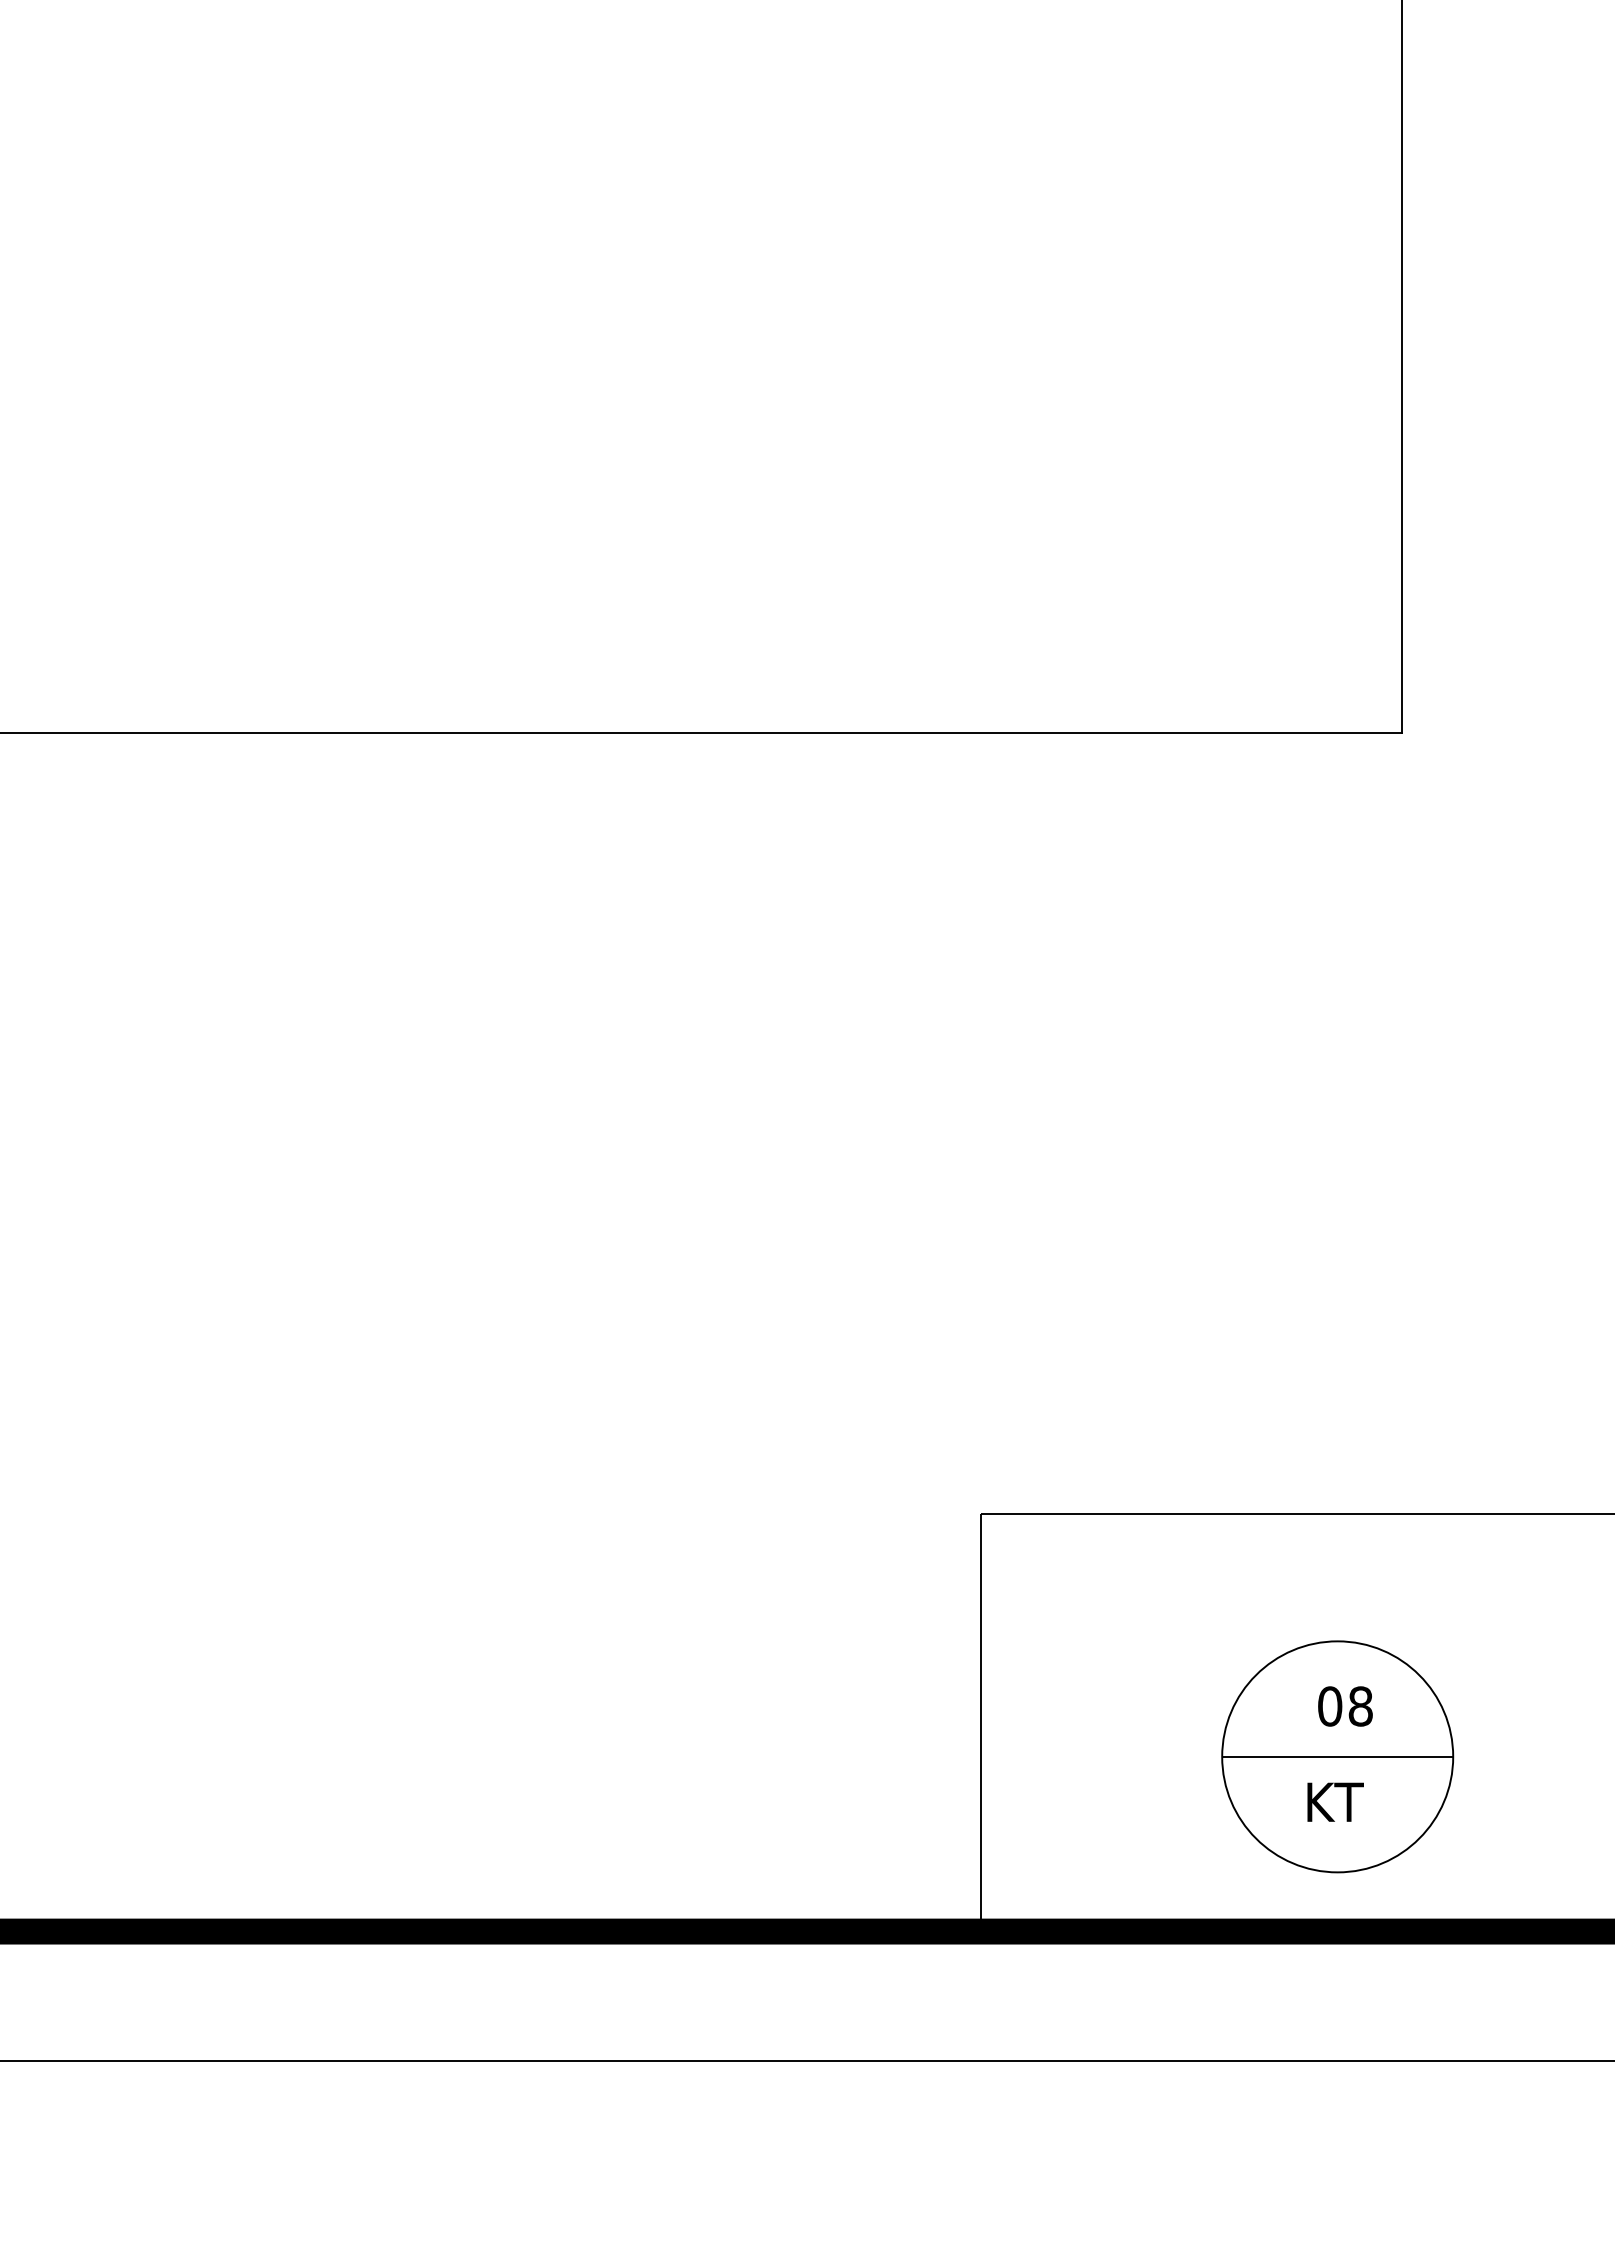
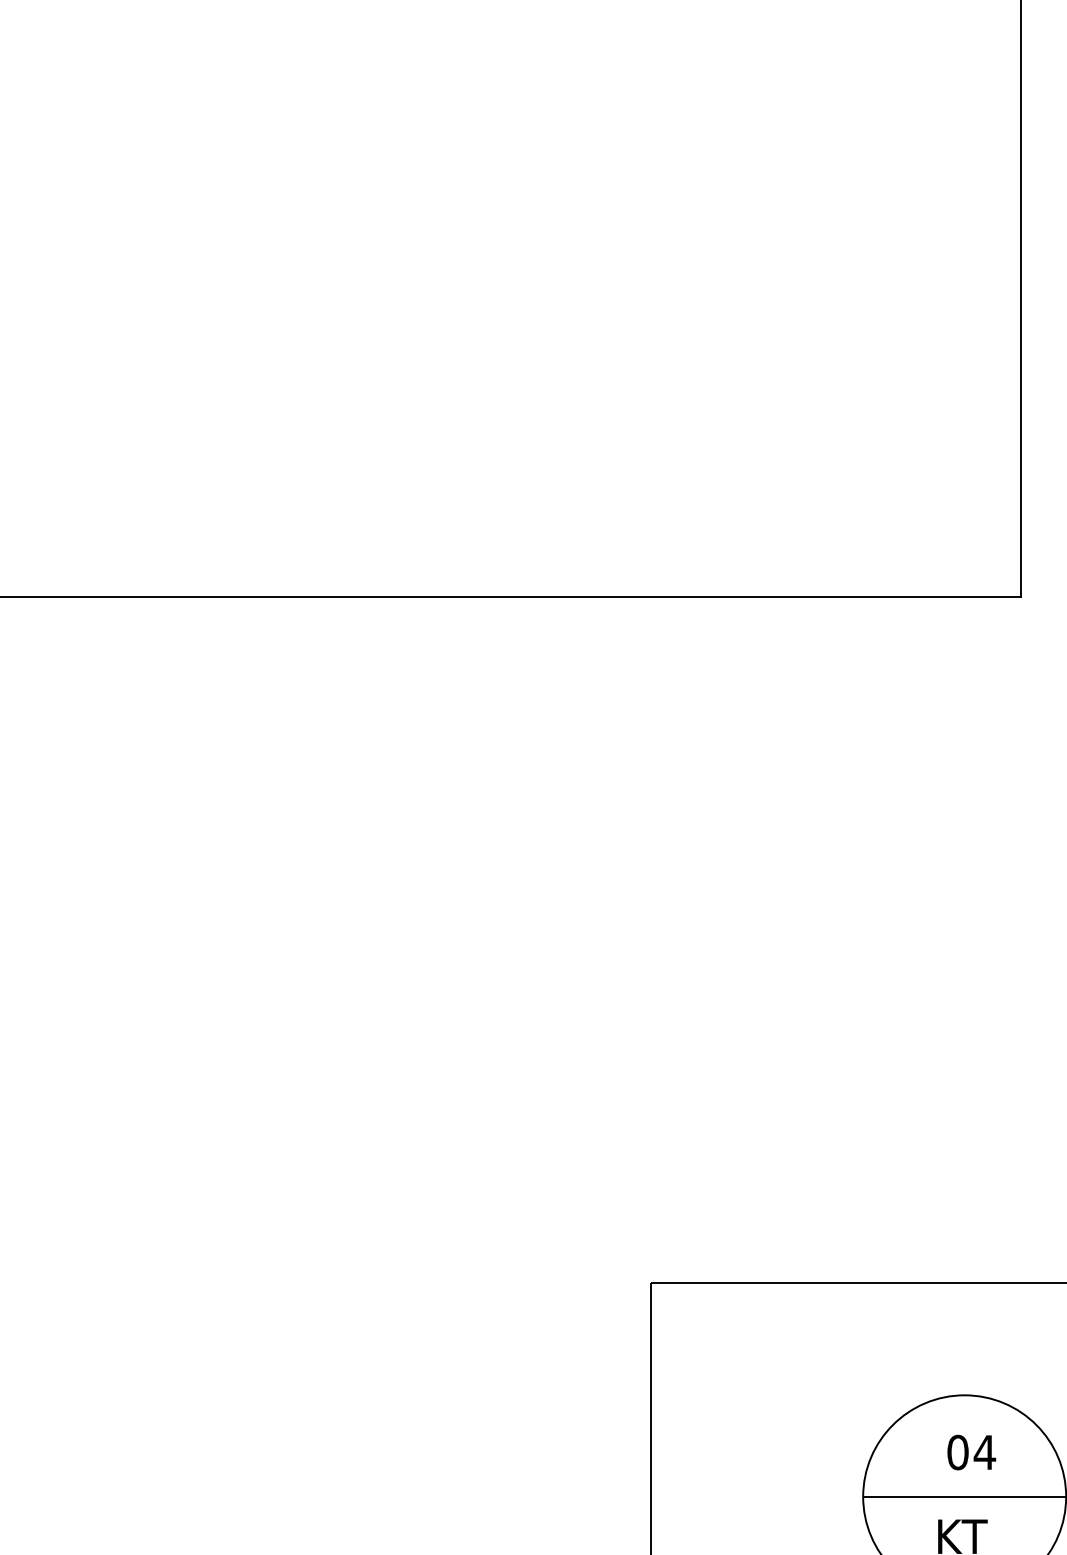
text: (1360, 1706) -> (984, 1452), 08 -> 04

